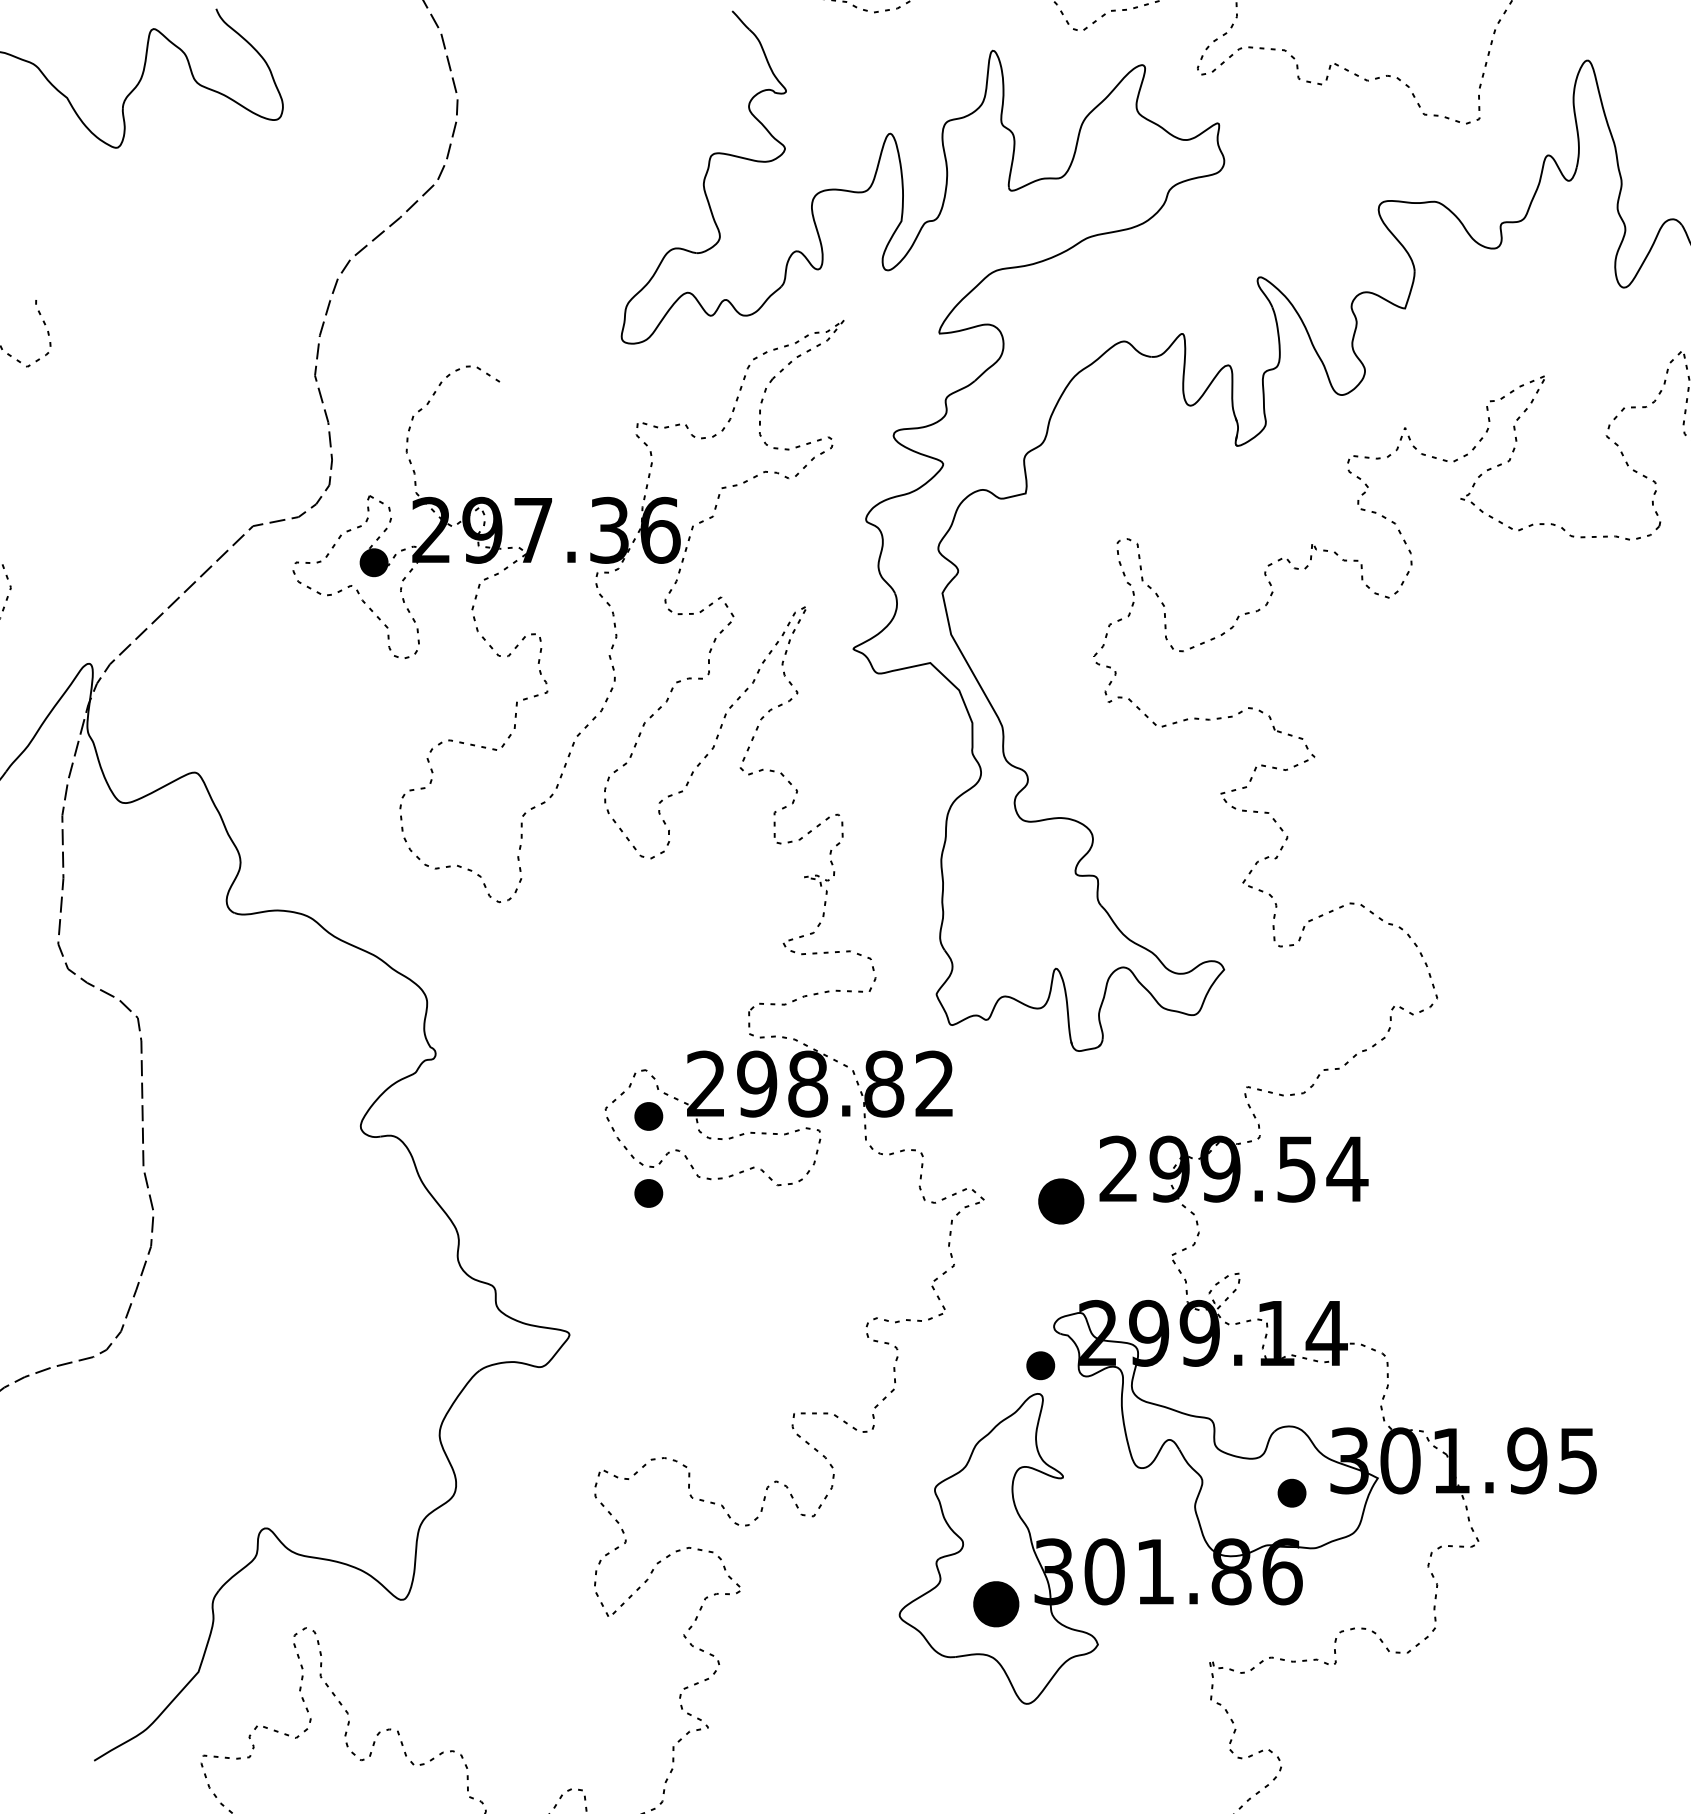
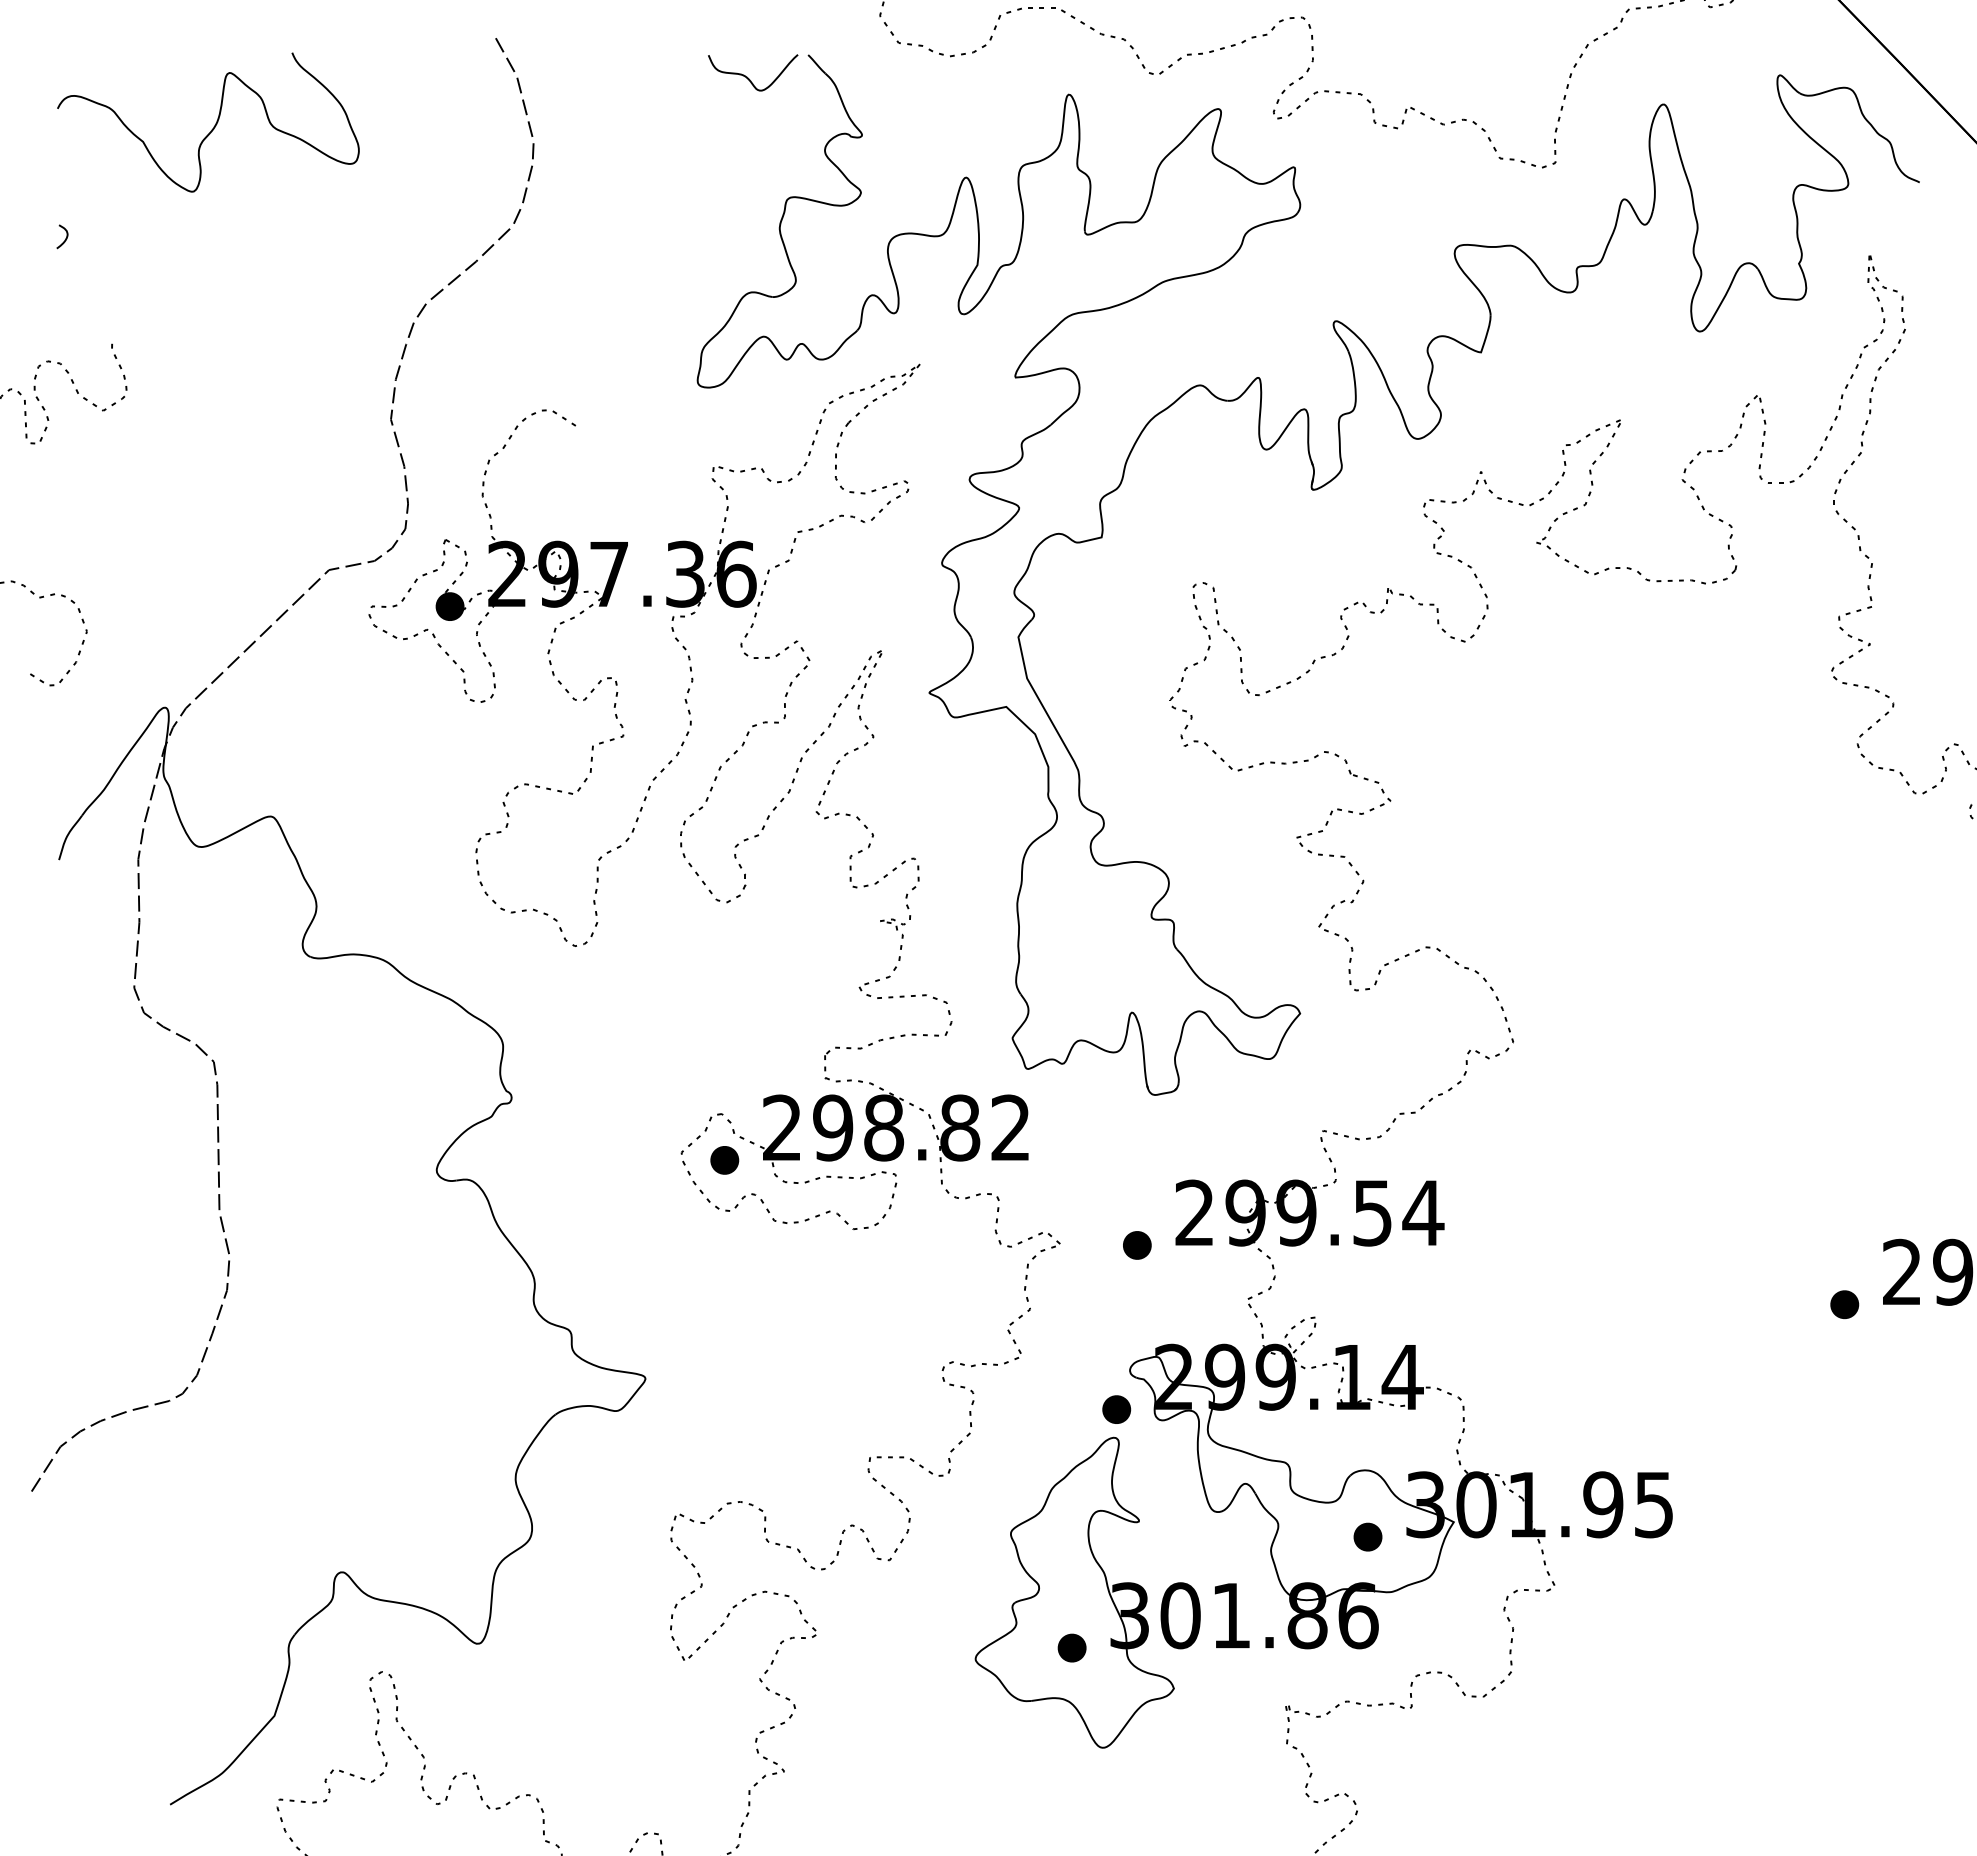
curve: (672, 33) -> (748, 77), added
part: (648, 1193) -> (724, 1237), removed
part: (1061, 1201) -> (1137, 1245), size x0.62
part: (995, 1603) -> (1071, 1647), size x0.62

